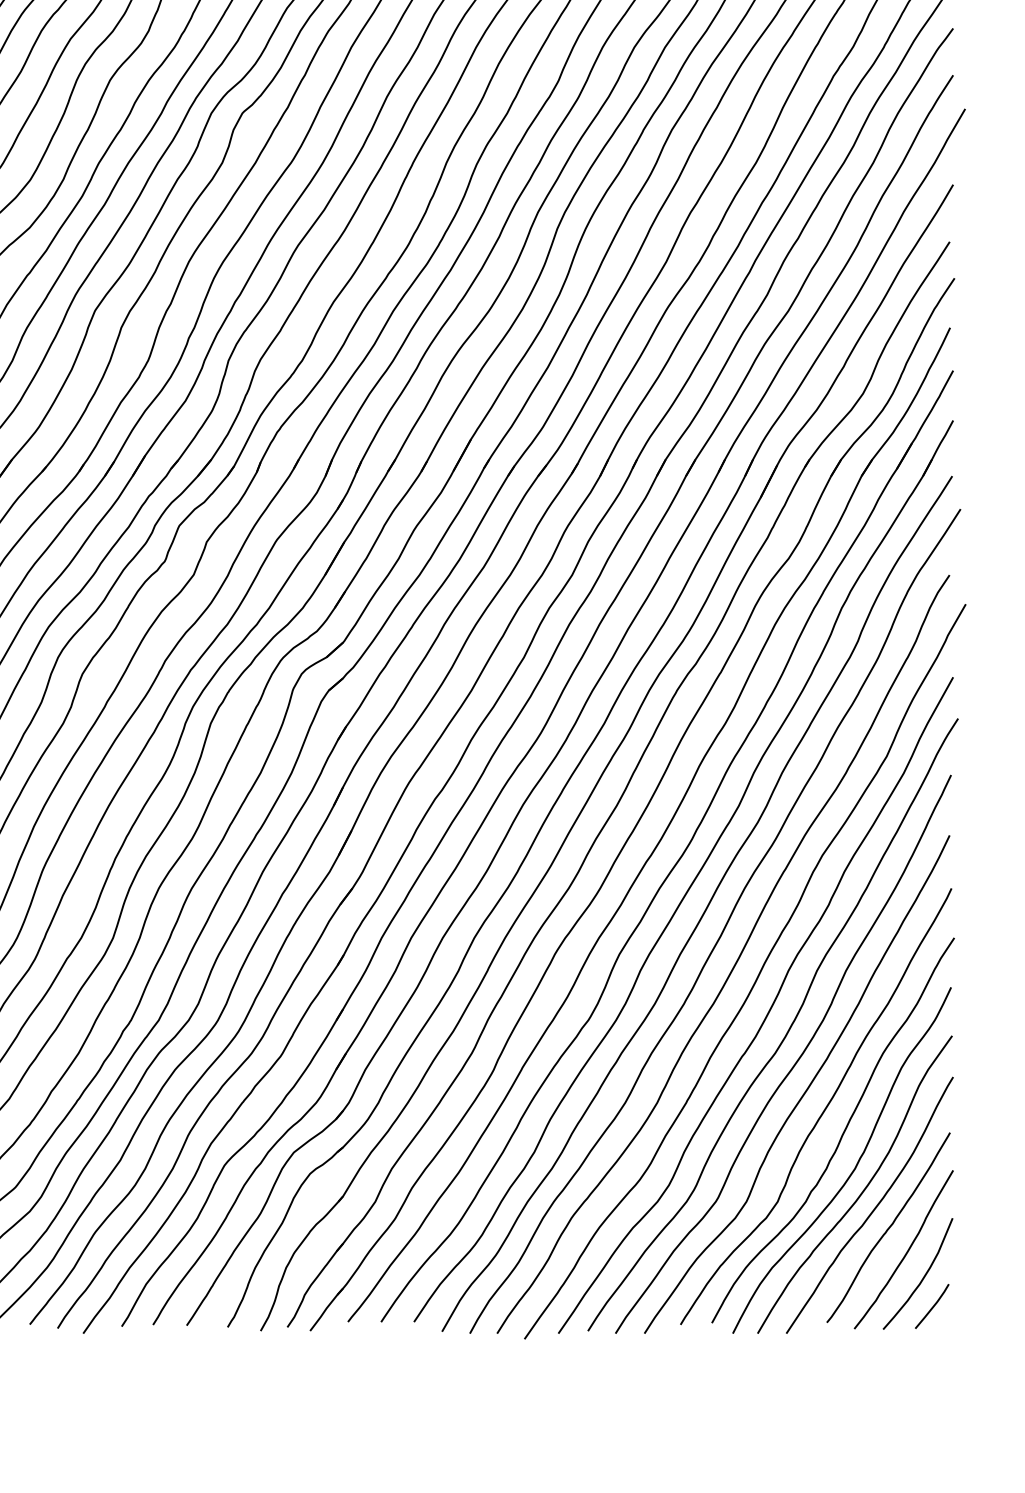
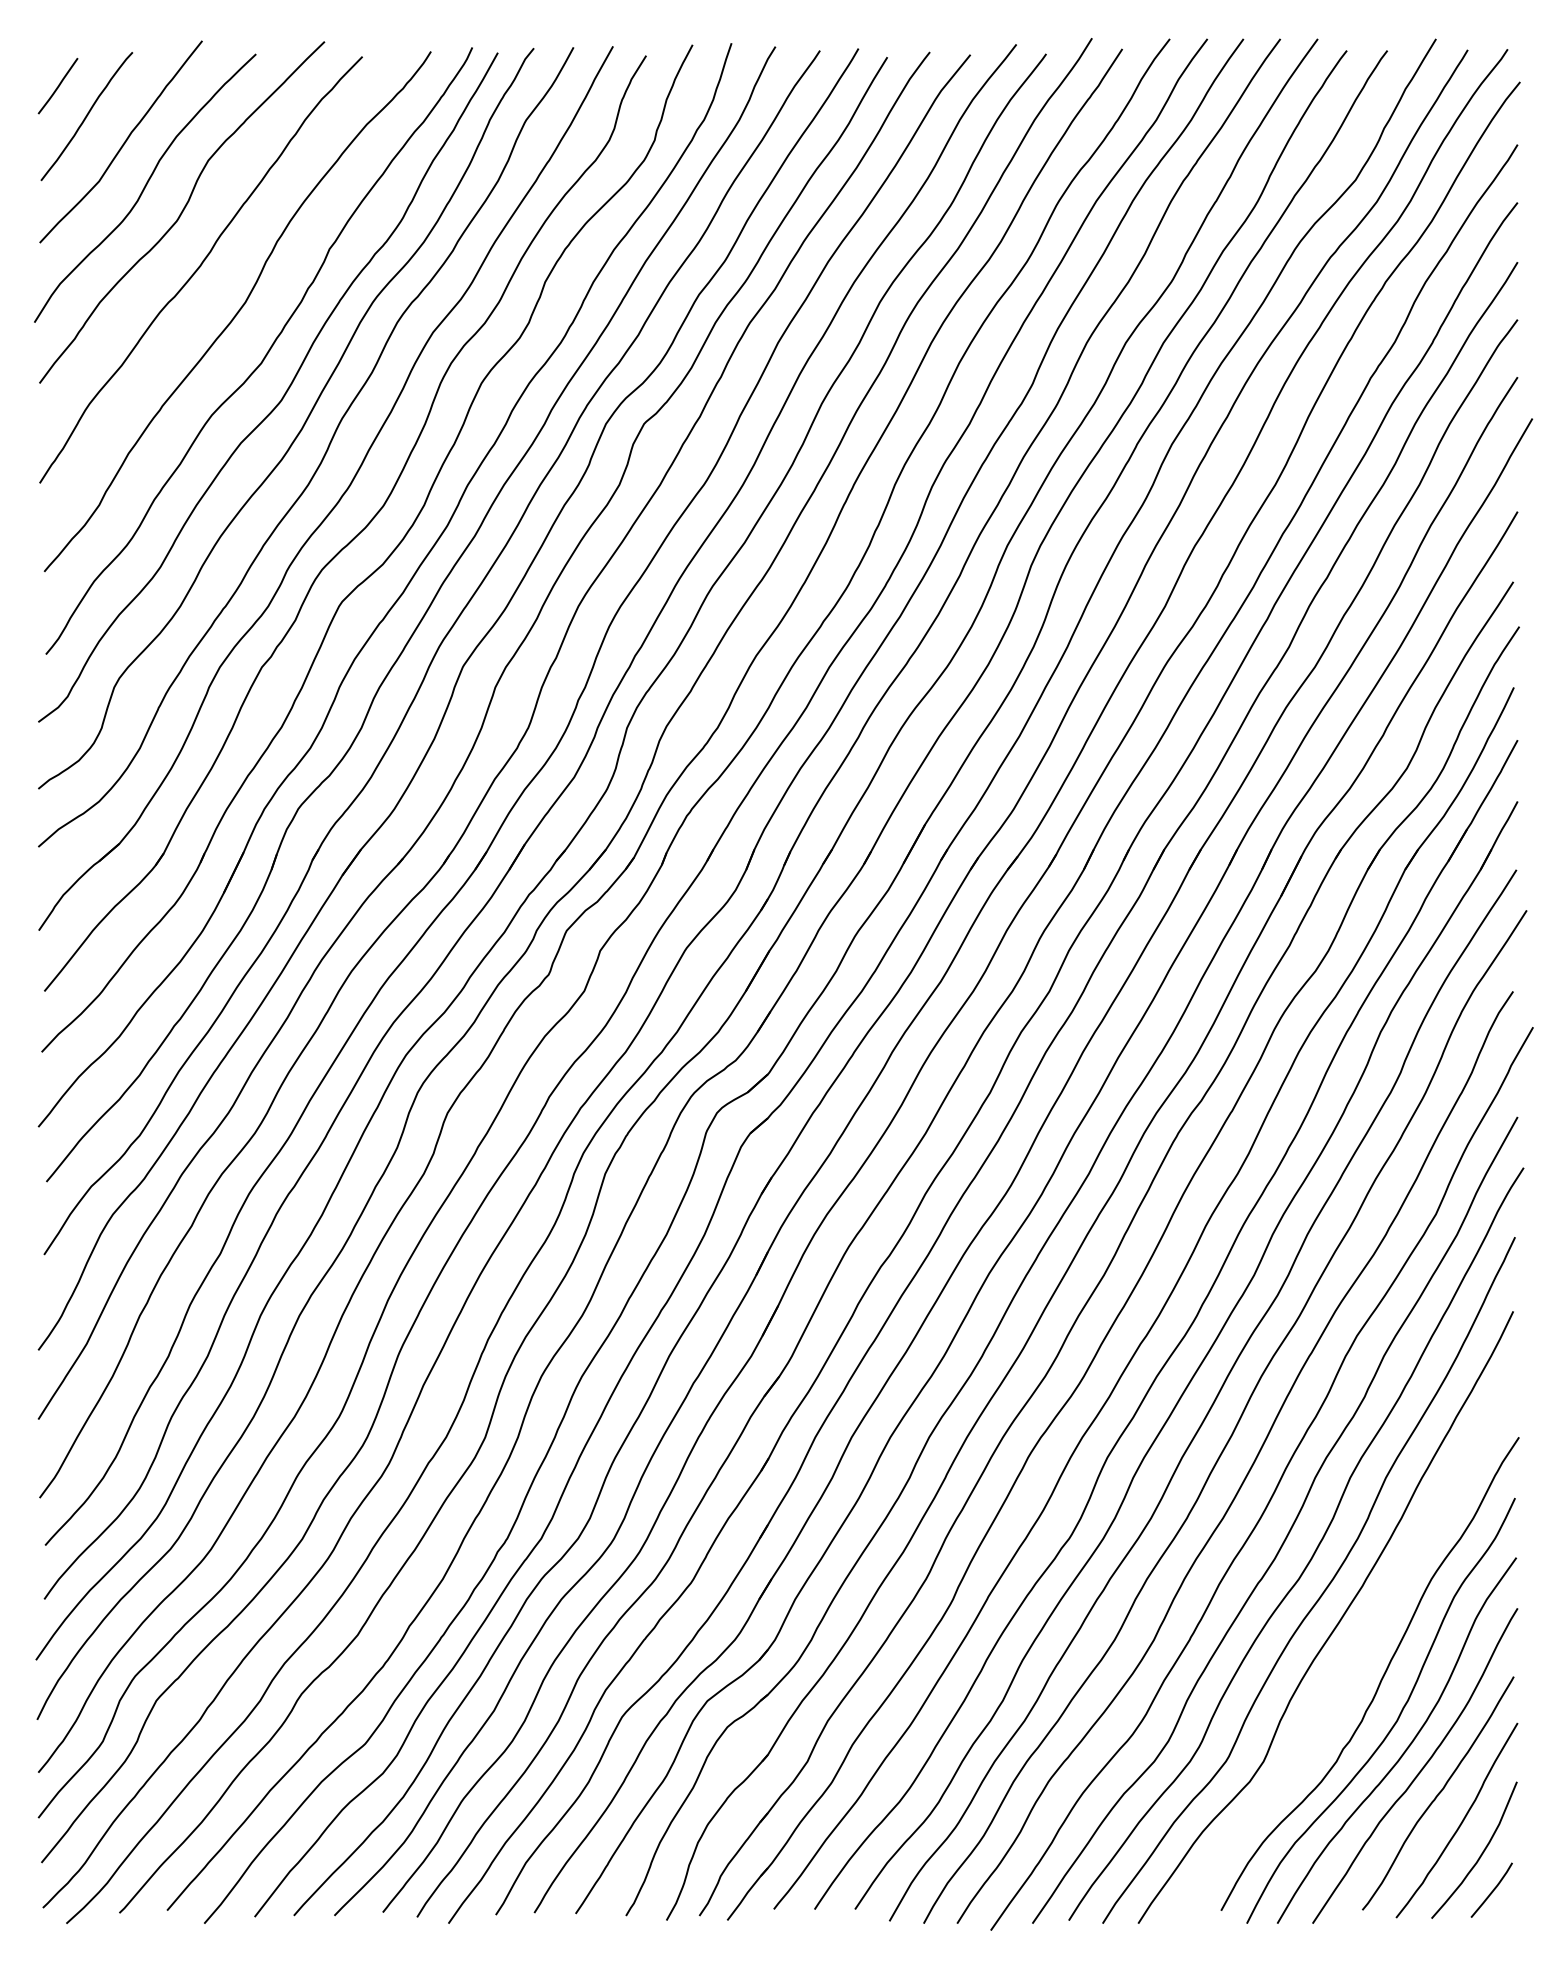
curve: (822, 1111) -> (1357, 1650), removed

